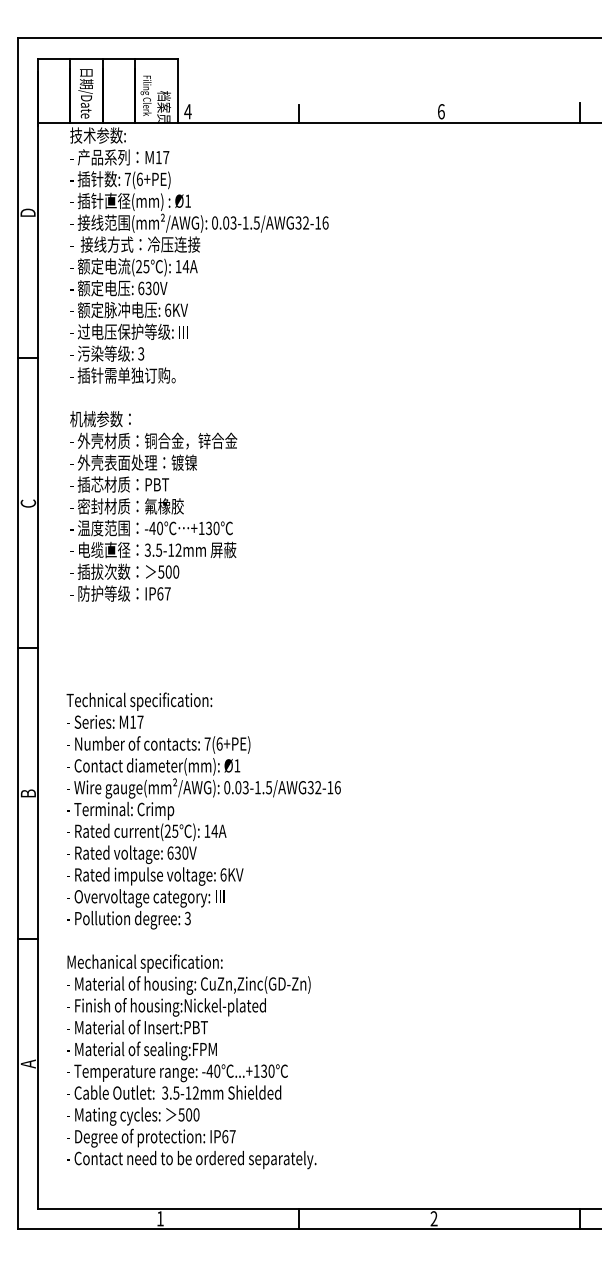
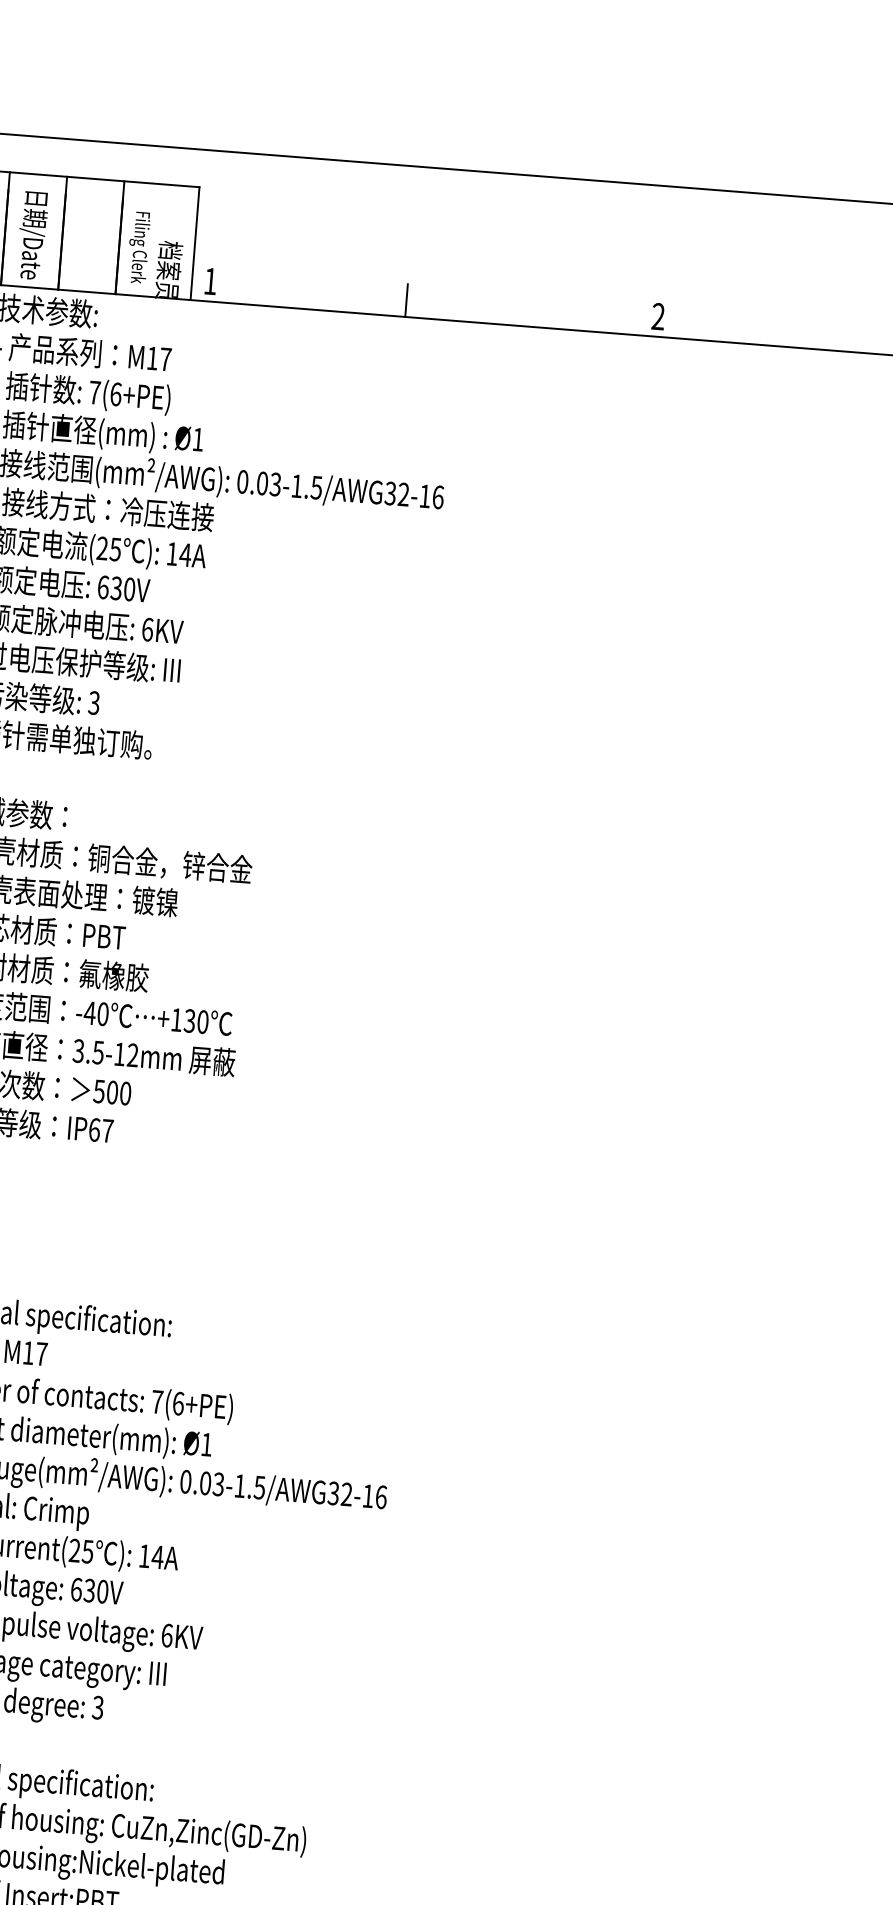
text: (187, 111) -> (209, 280), 4 -> 1
text: (440, 111) -> (656, 316), 6 -> 2

